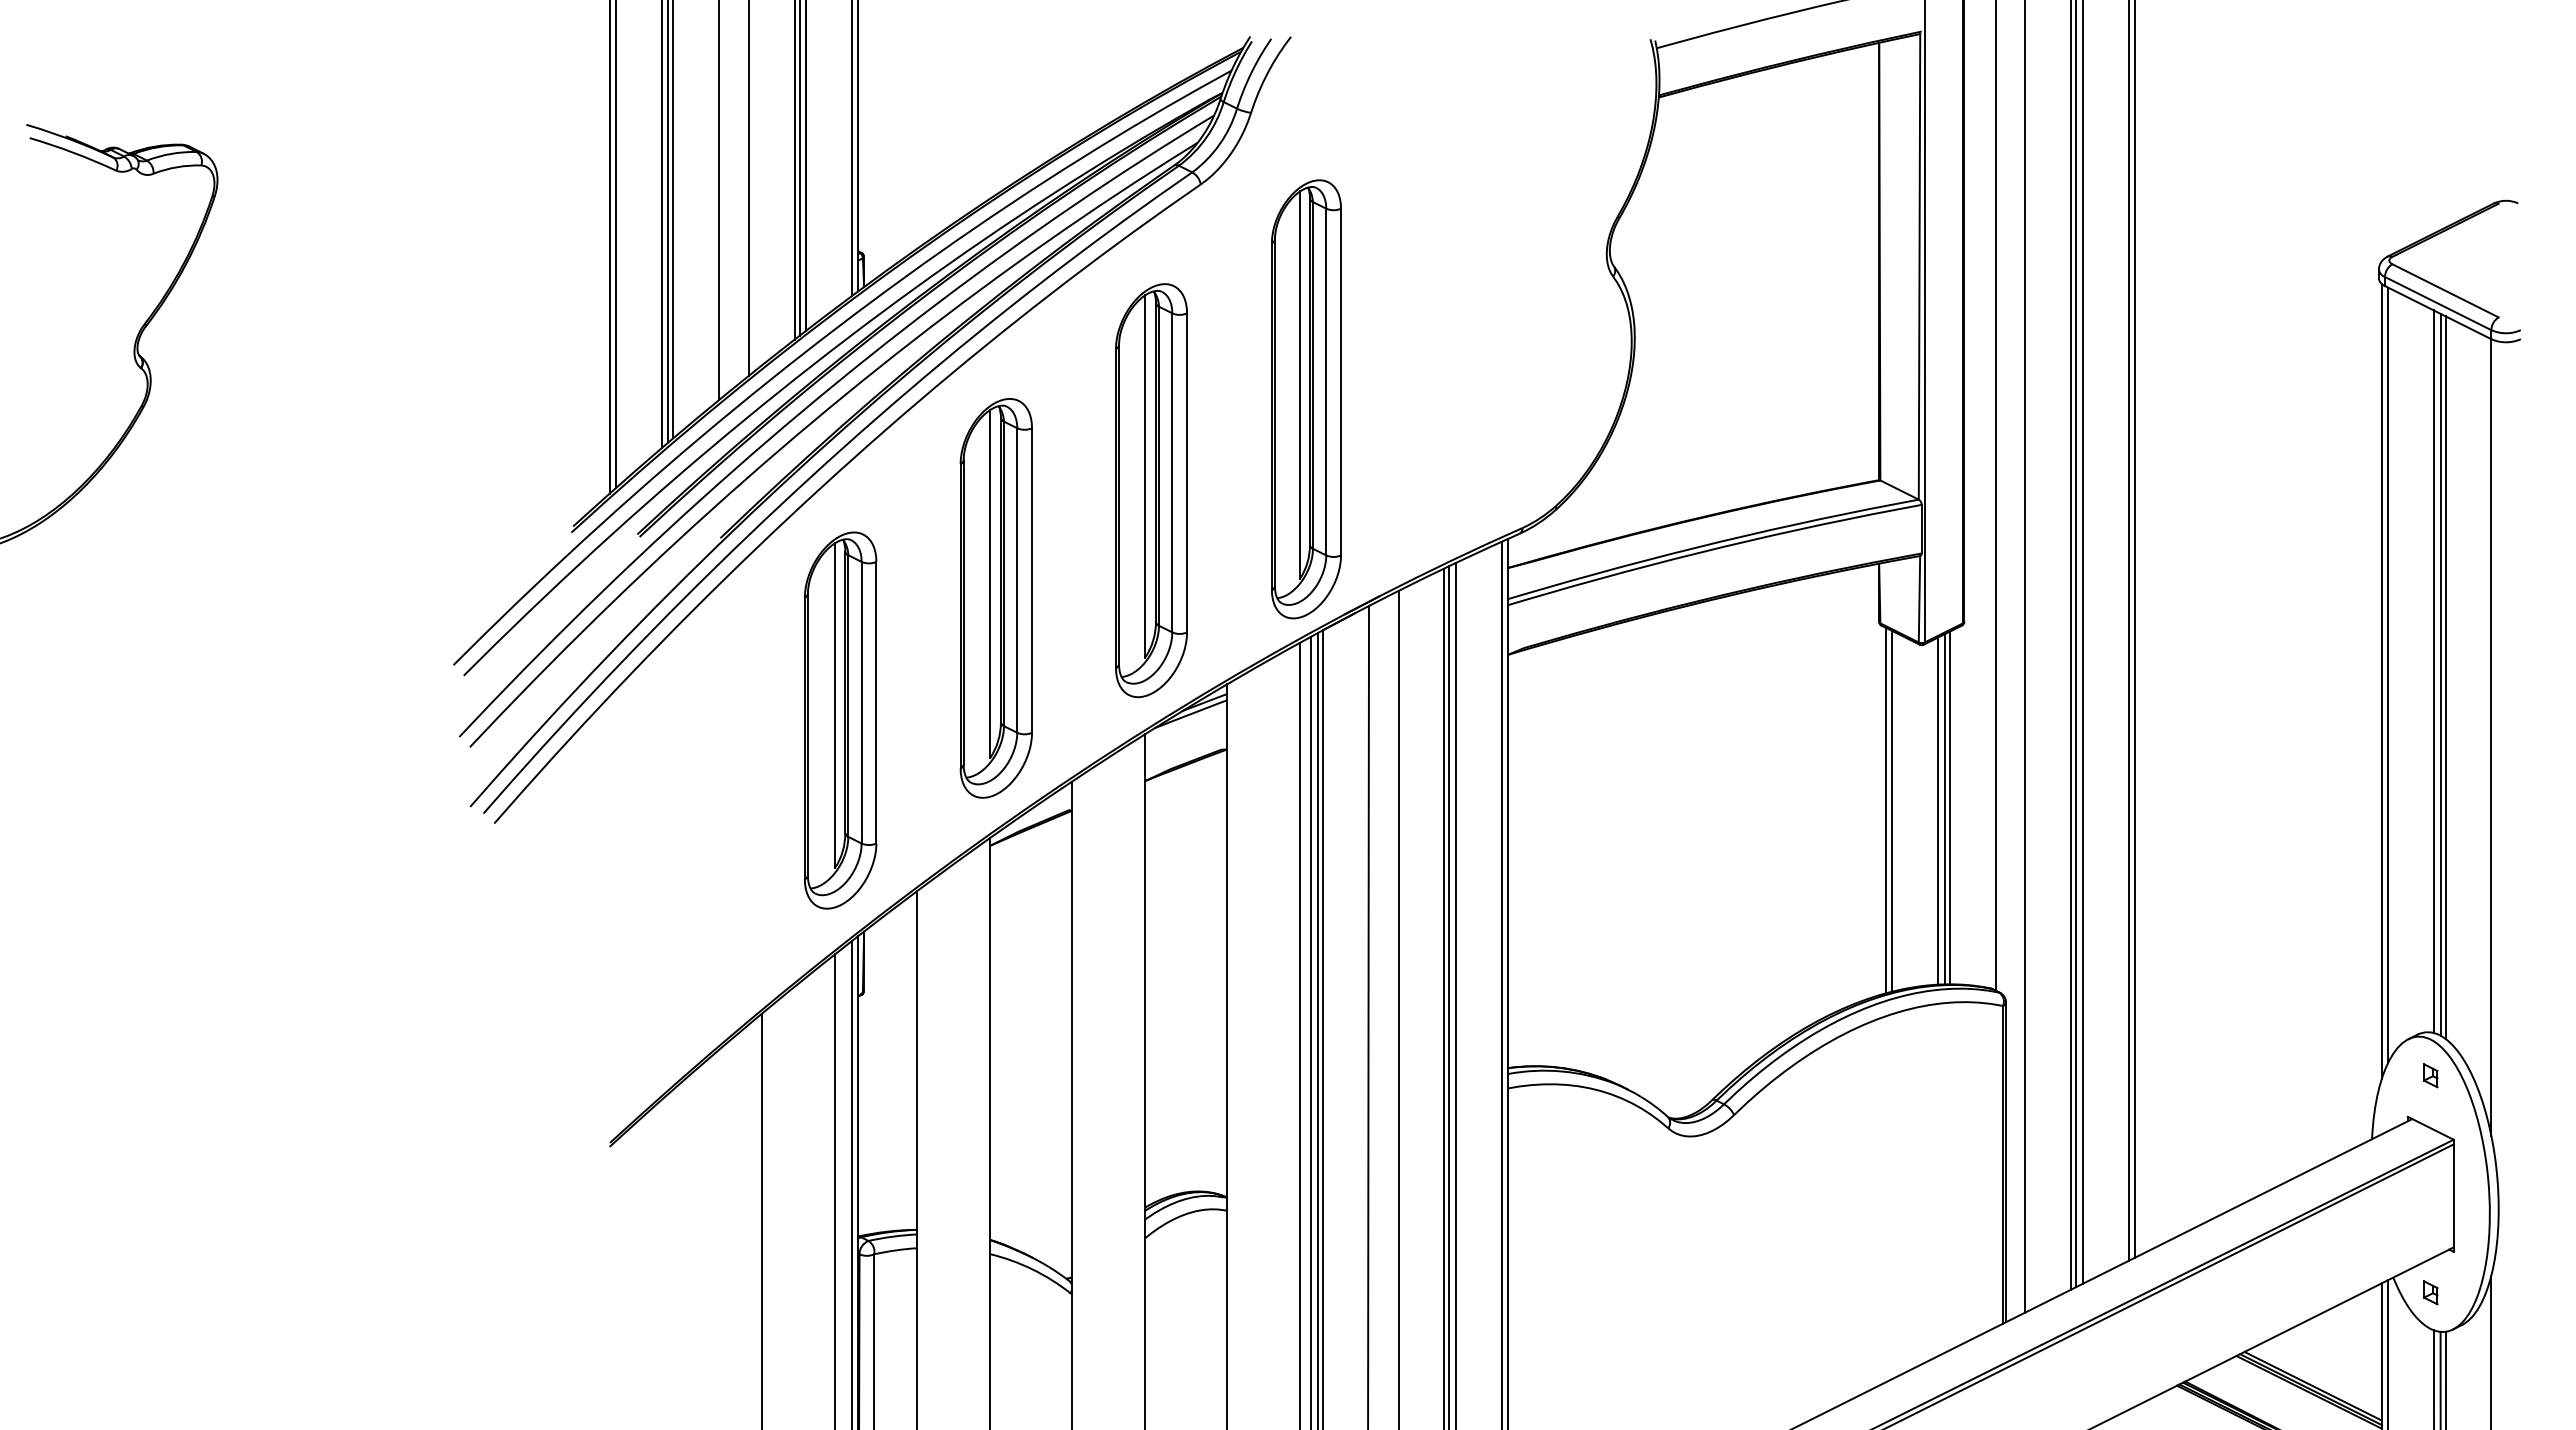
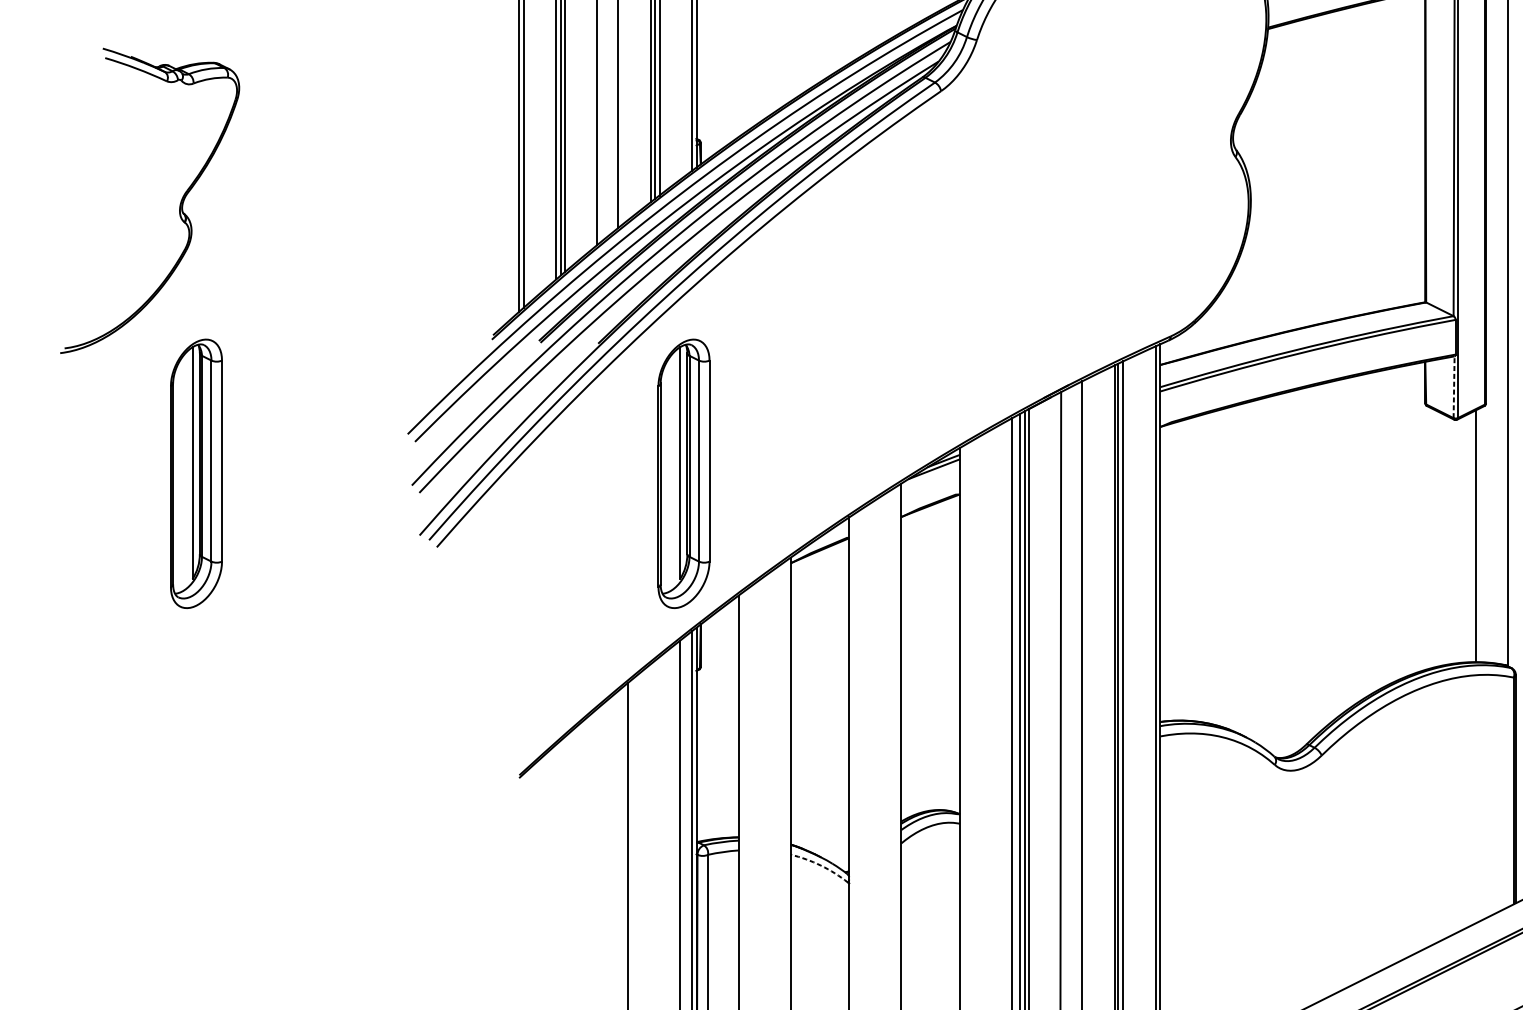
part: (1306, 399) -> (1016, 244), removed
part: (1151, 490) -> (905, 309), removed
part: (995, 598) -> (794, 386), removed
line: (1919, 598) -> (1454, 386), solid -> dashed
part: (157, 720) -> (196, 473), added
line: (1944, 809) -> (1471, 537), removed
line: (1886, 810) -> (1430, 538), removed
line: (1892, 810) -> (1434, 538), removed
line: (1937, 810) -> (1466, 538), removed
arc: (1032, 1269) -> (820, 865), solid -> dashed

